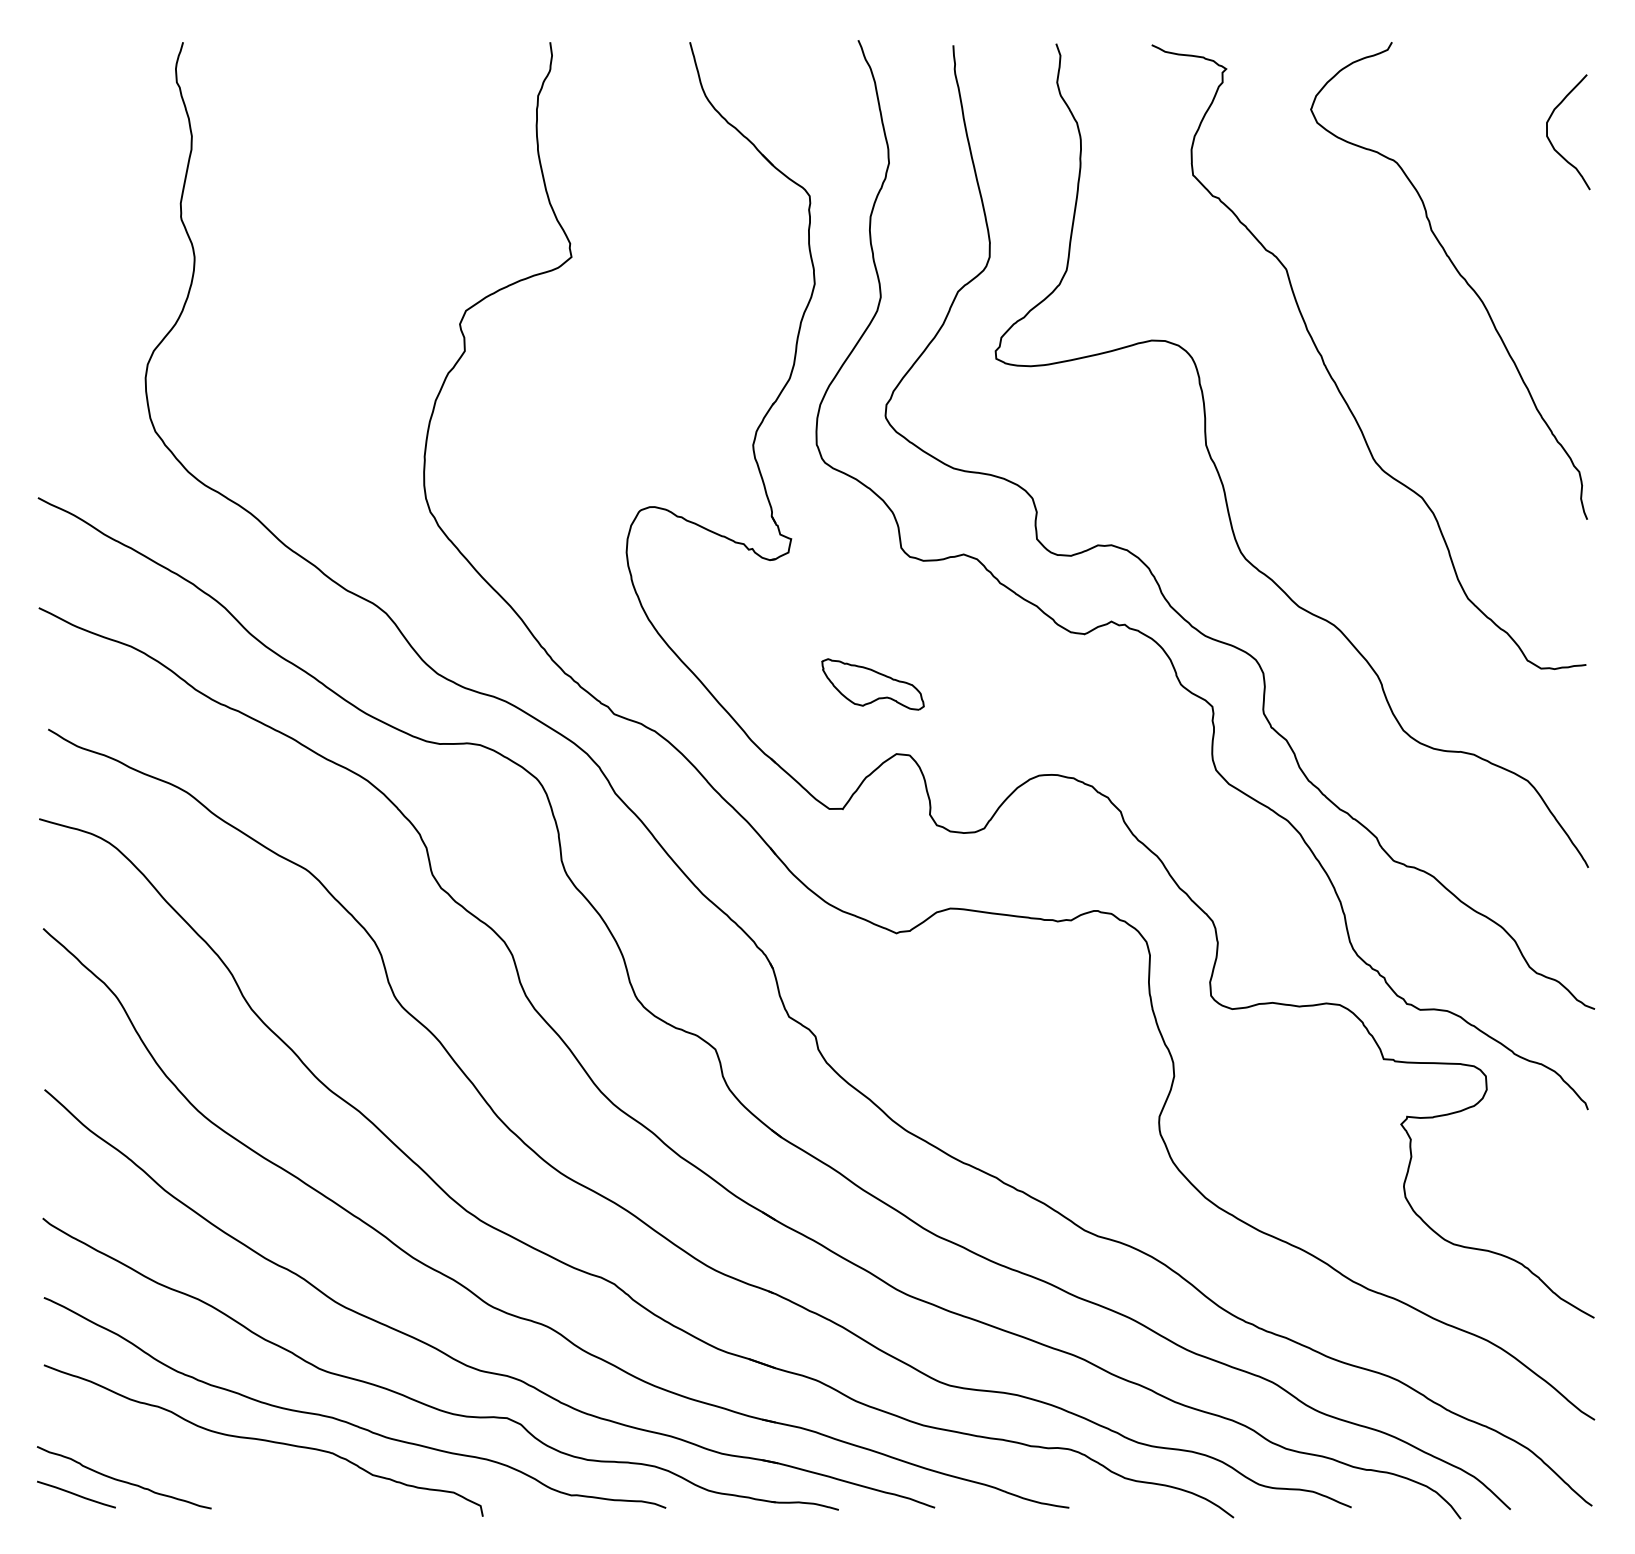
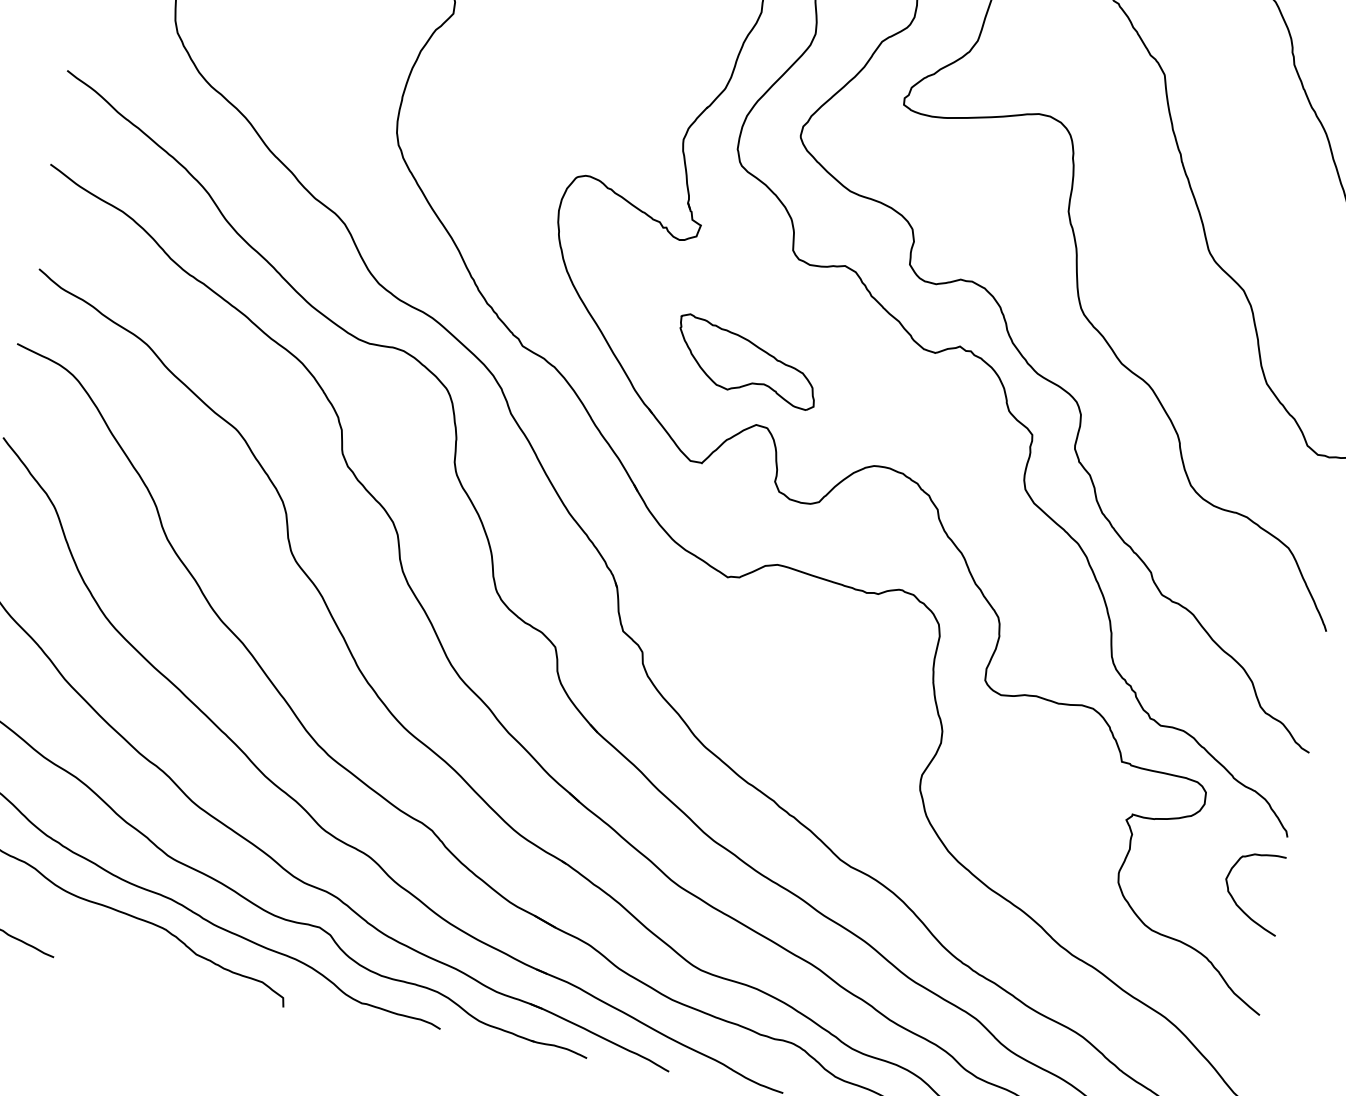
part: (872, 684) -> (746, 361), size x1.67
curve: (1548, 1198) -> (1239, 906), added

